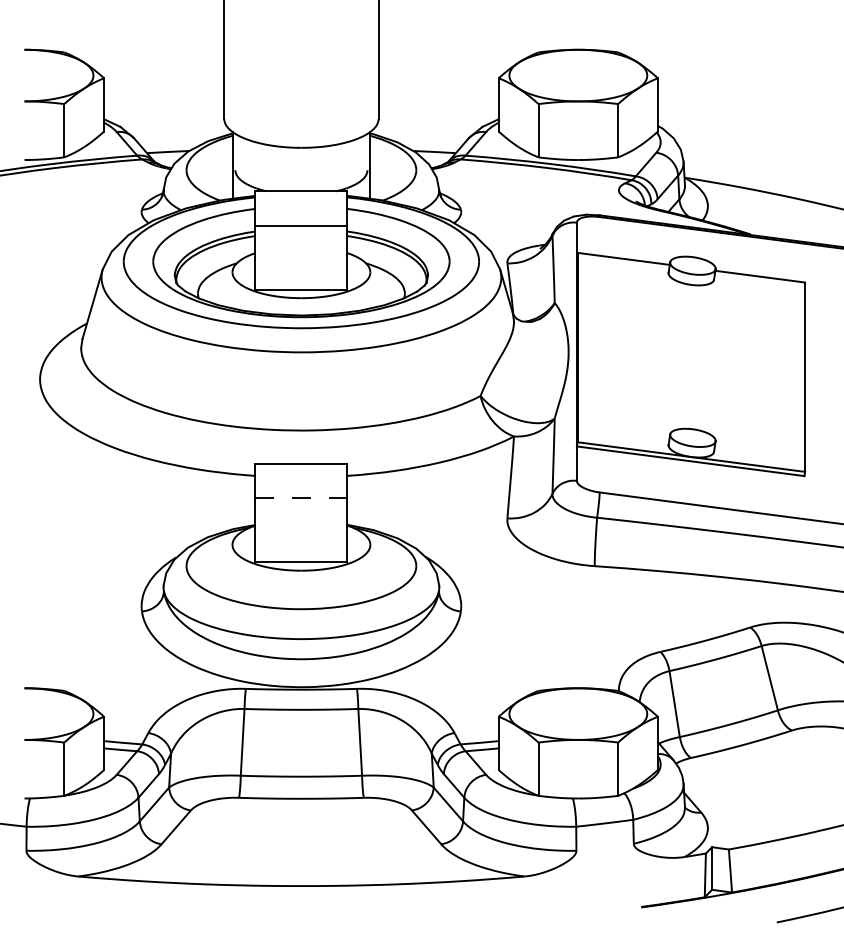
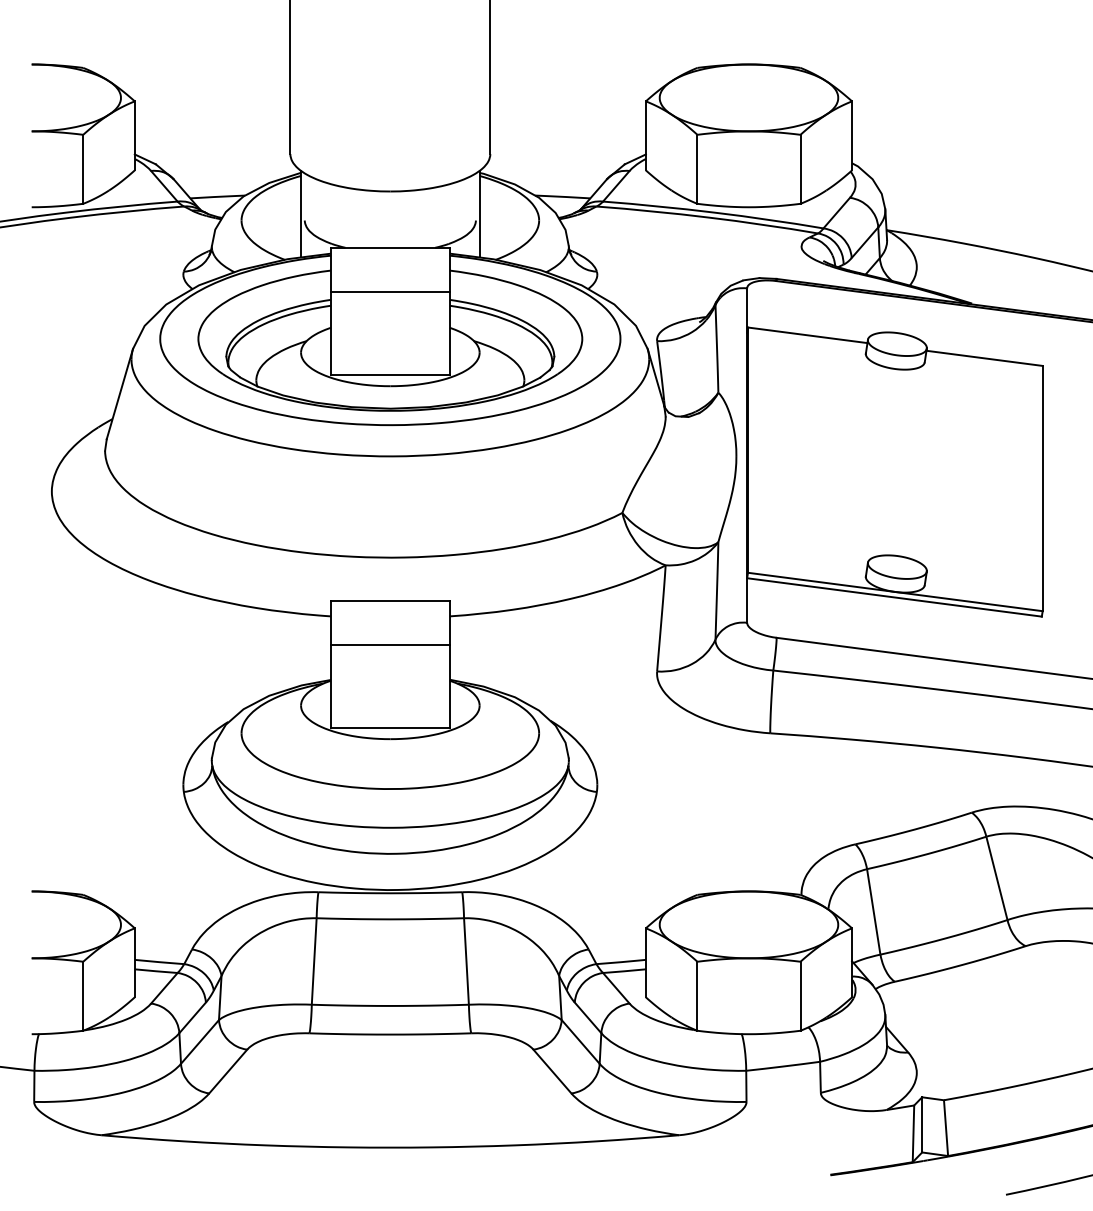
line: (301, 498) -> (390, 645), dashed -> solid

